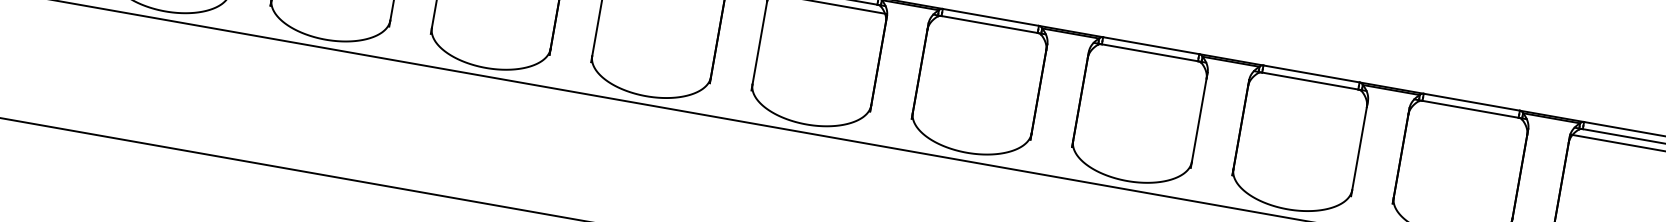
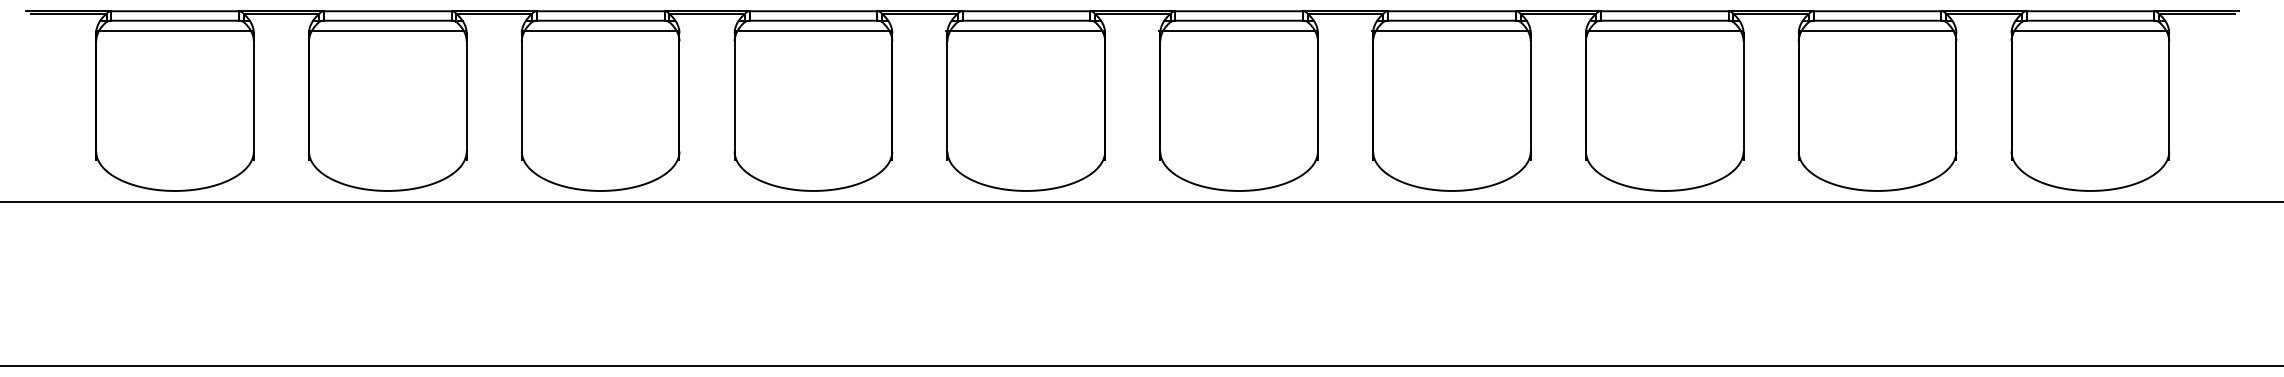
line: (987, 31) -> (1237, 30), added
line: (1147, 59) -> (1450, 30), added
line: (1308, 88) -> (1664, 30), added
line: (1468, 116) -> (1876, 30), added

